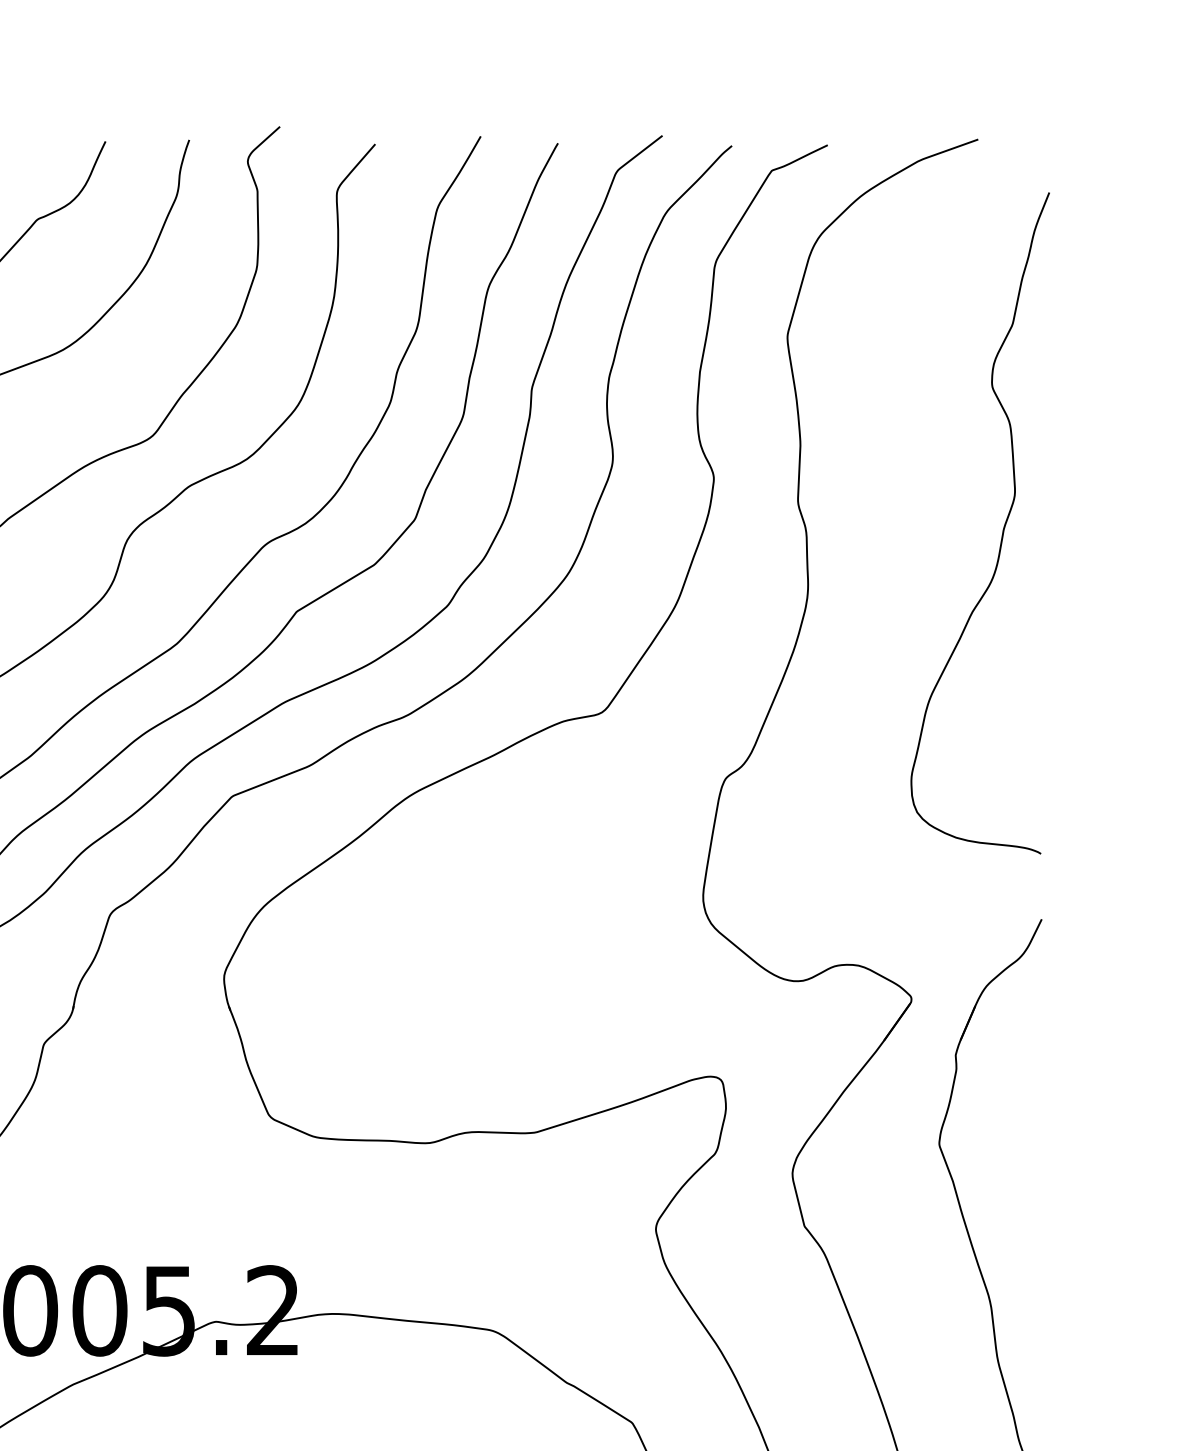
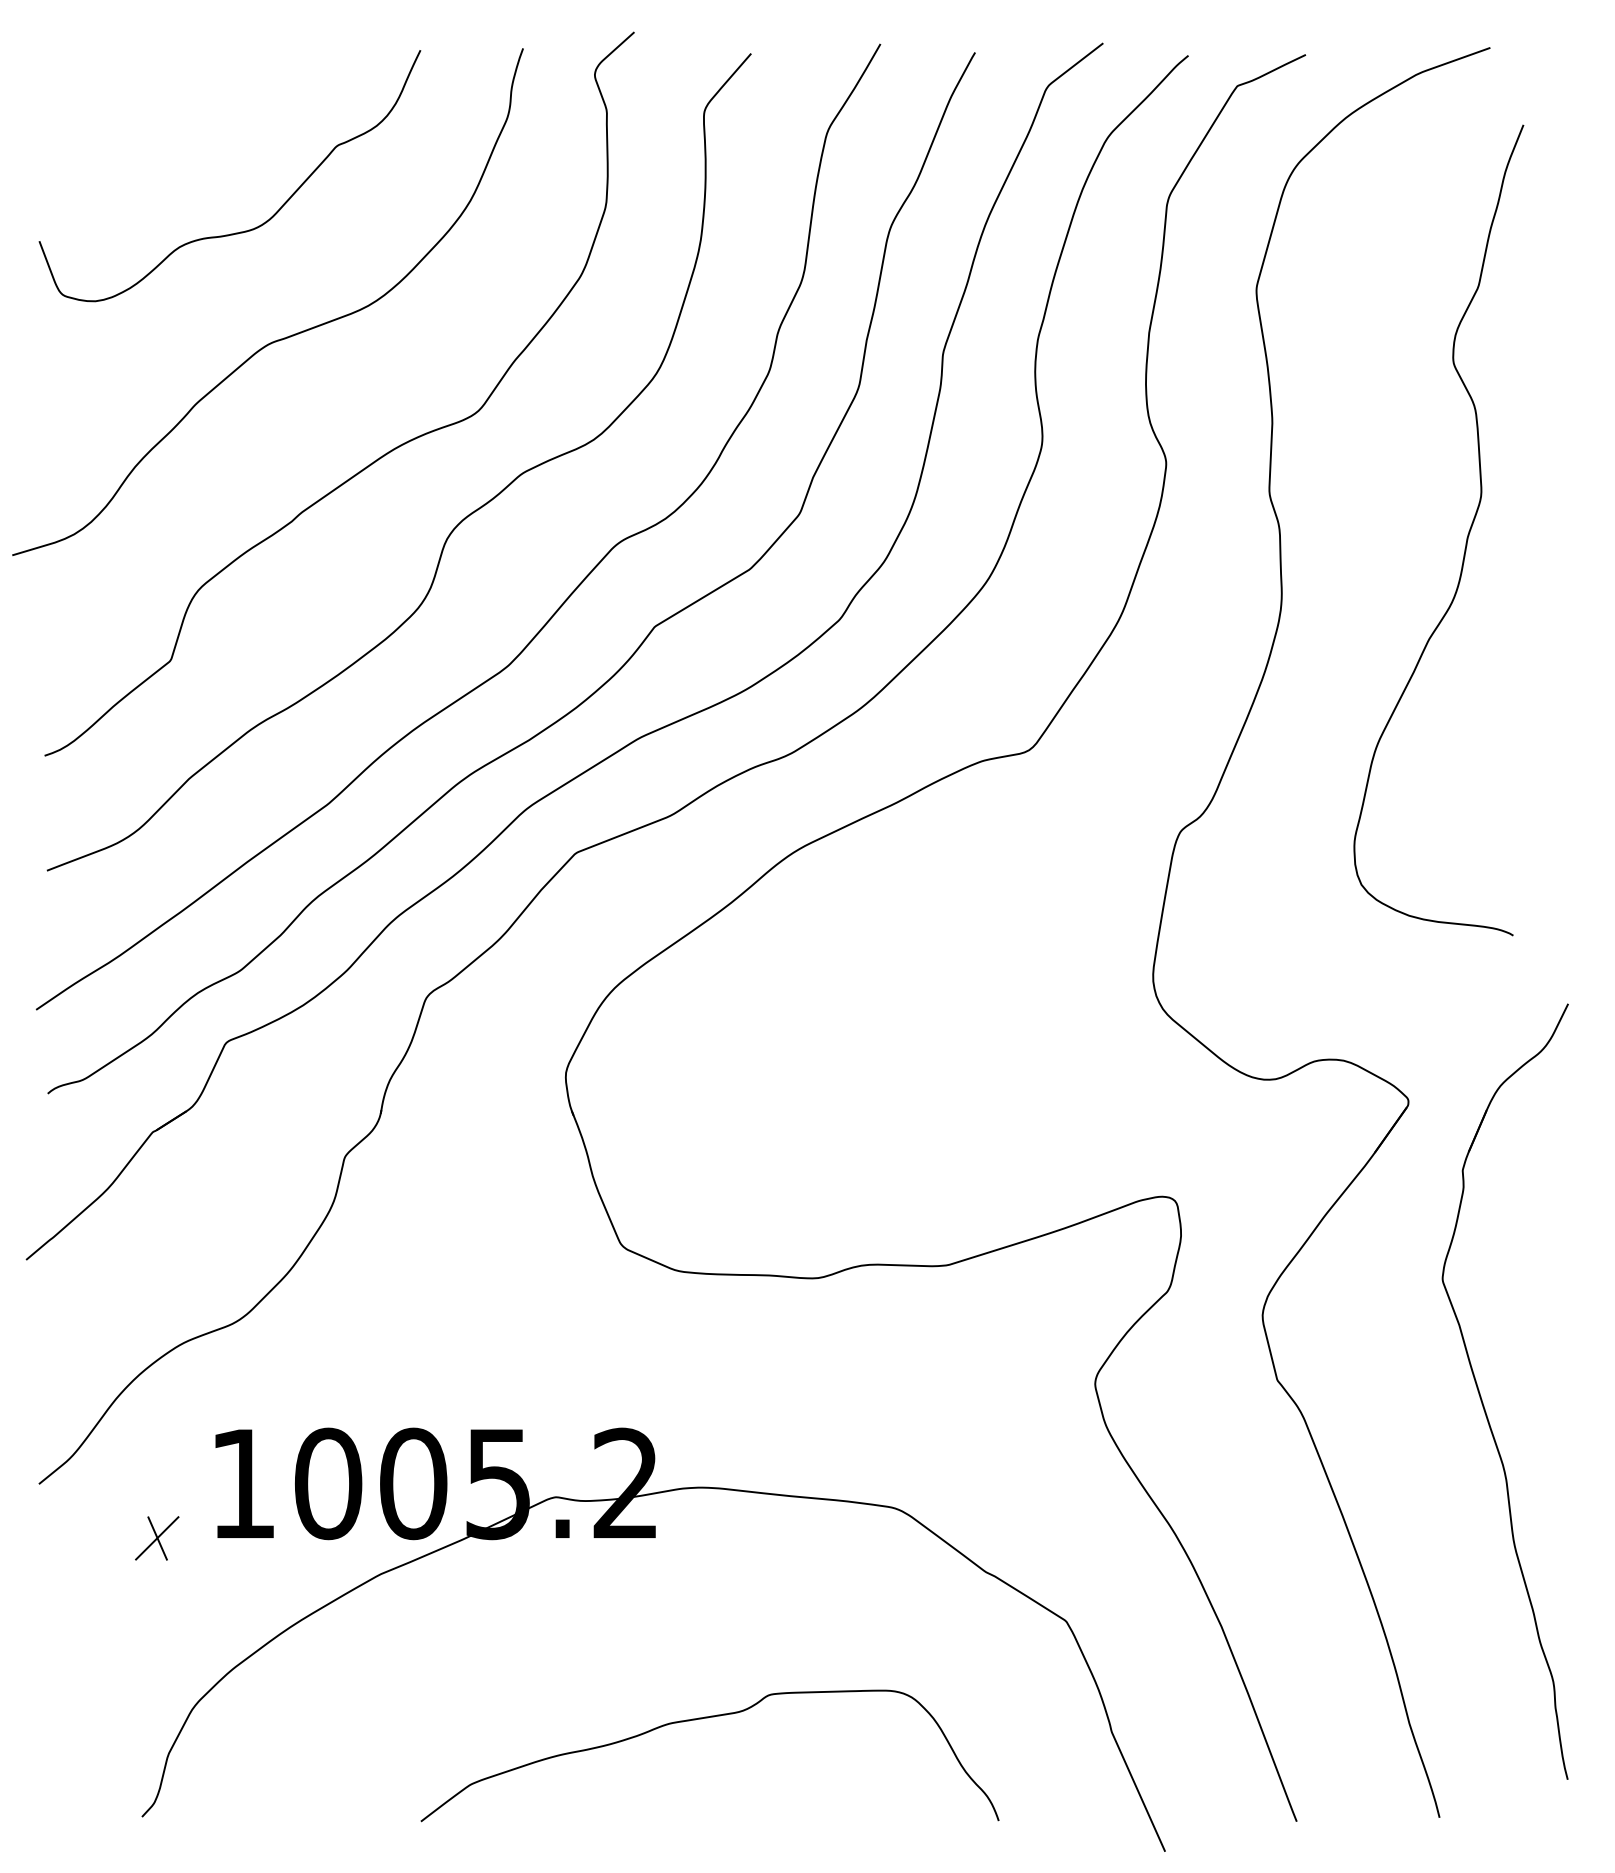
curve: (1002, 529) -> (1466, 537), moved

